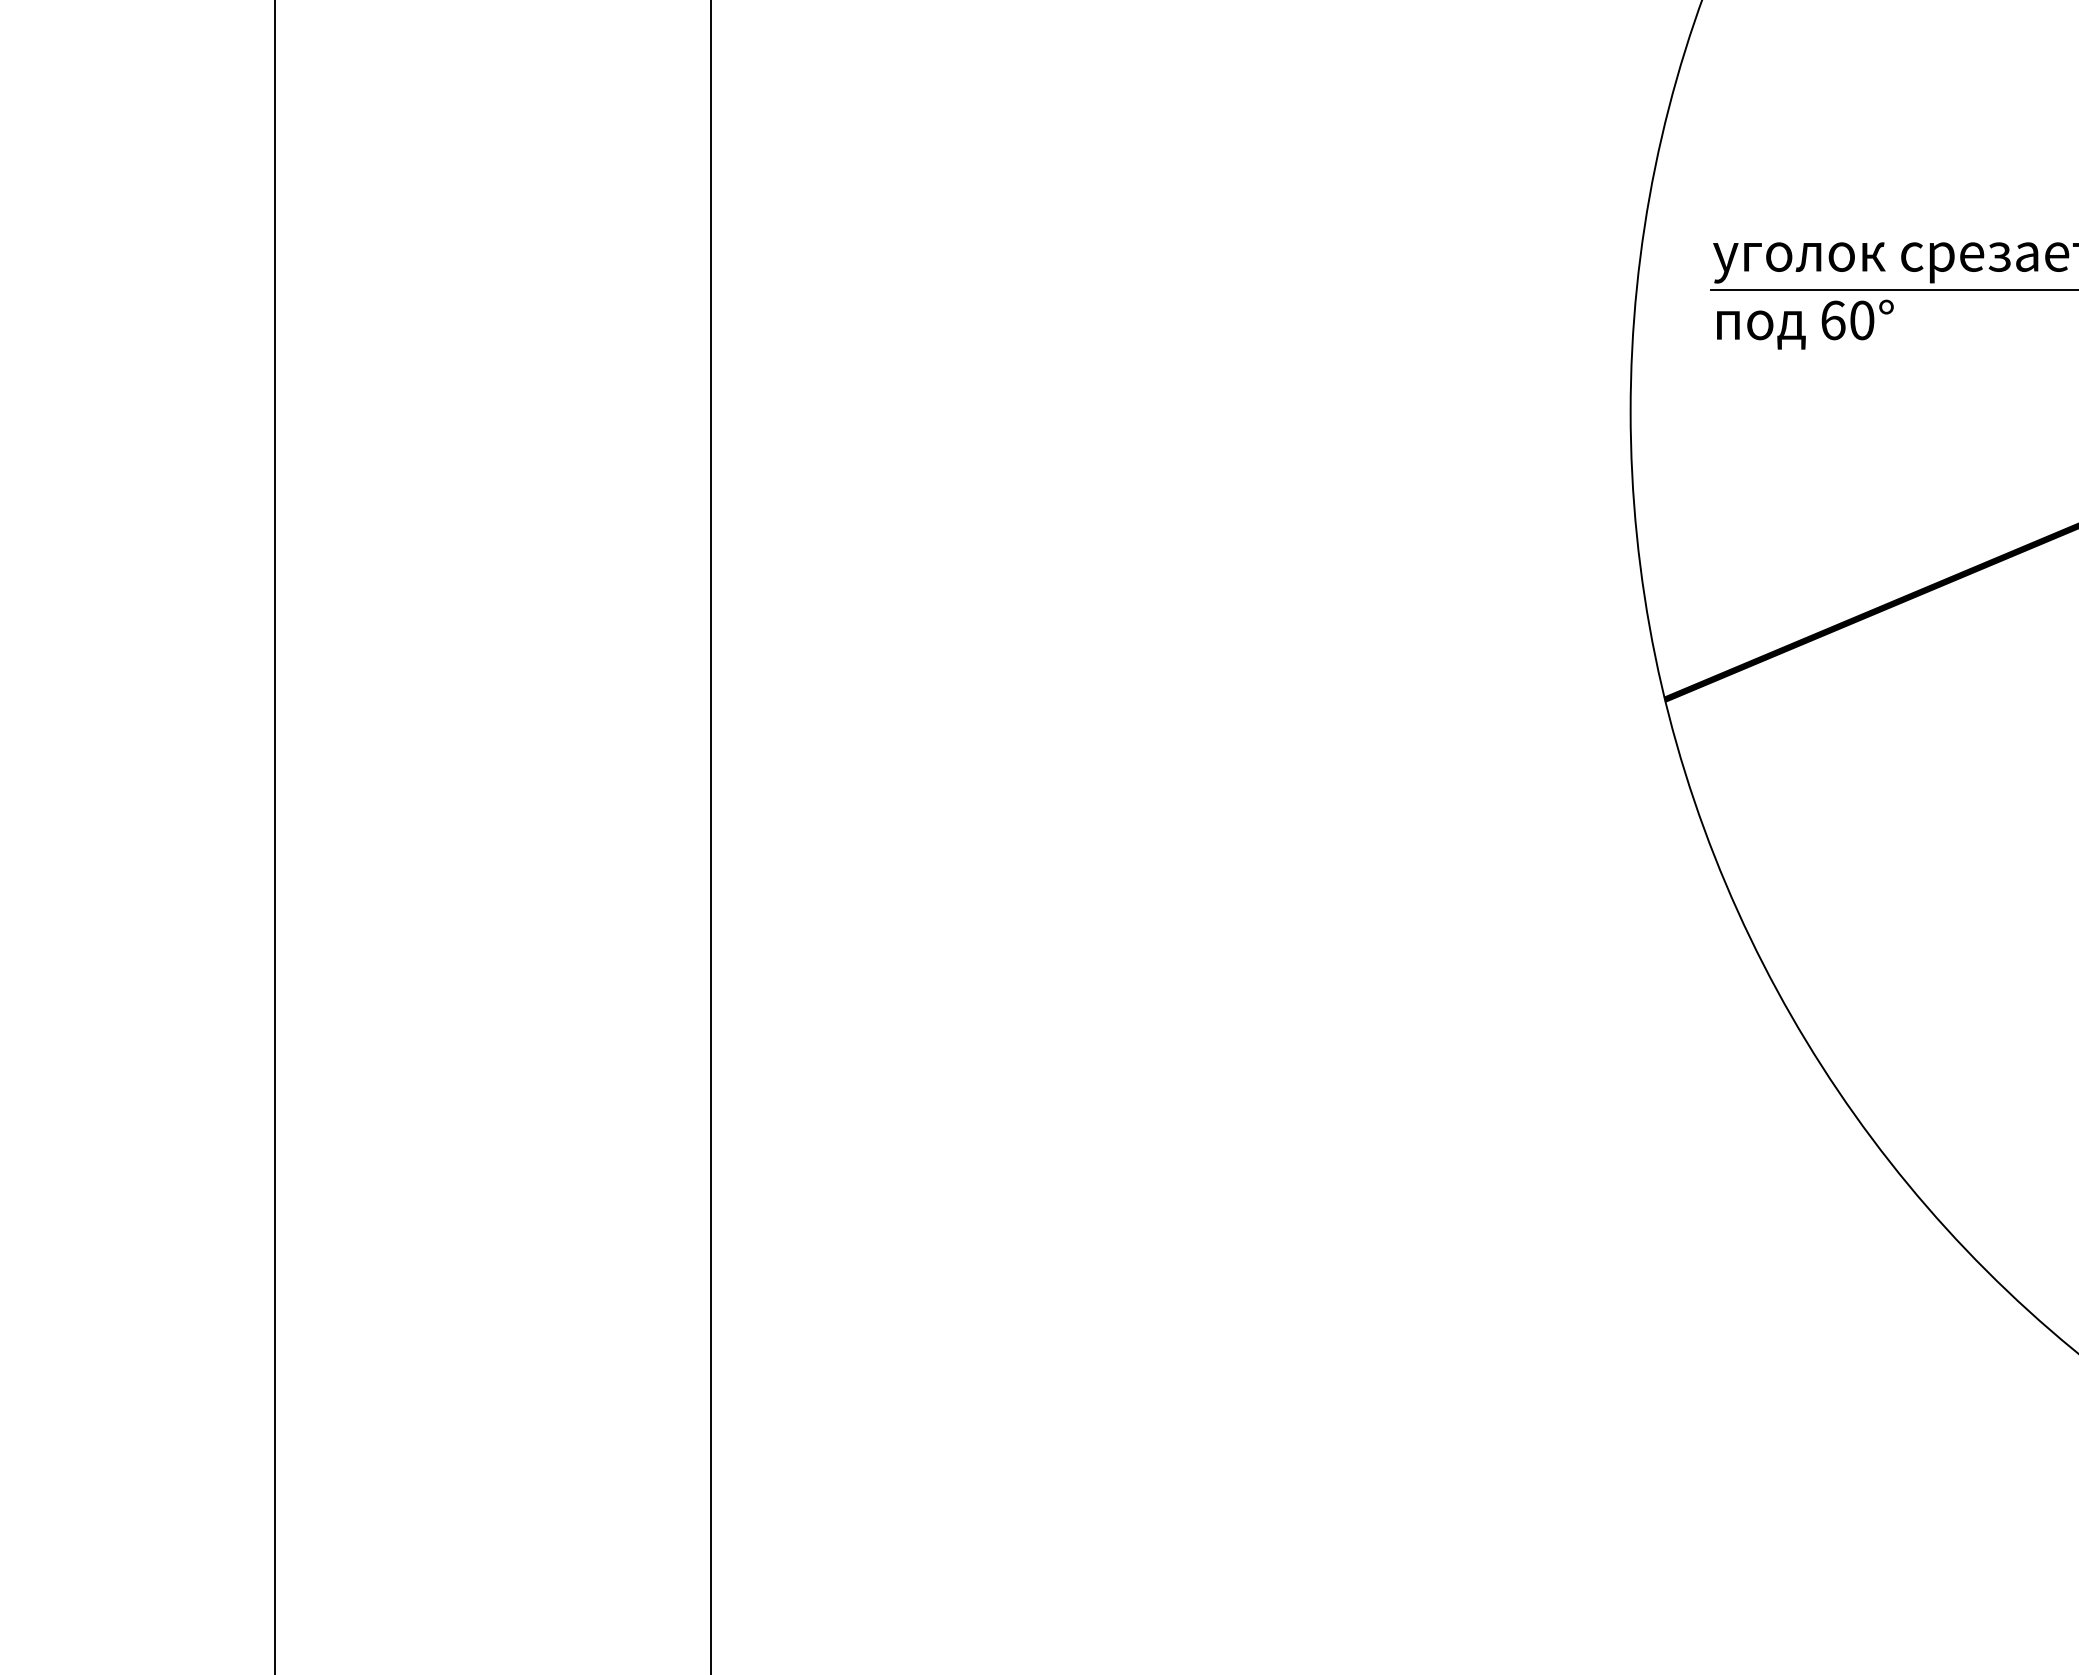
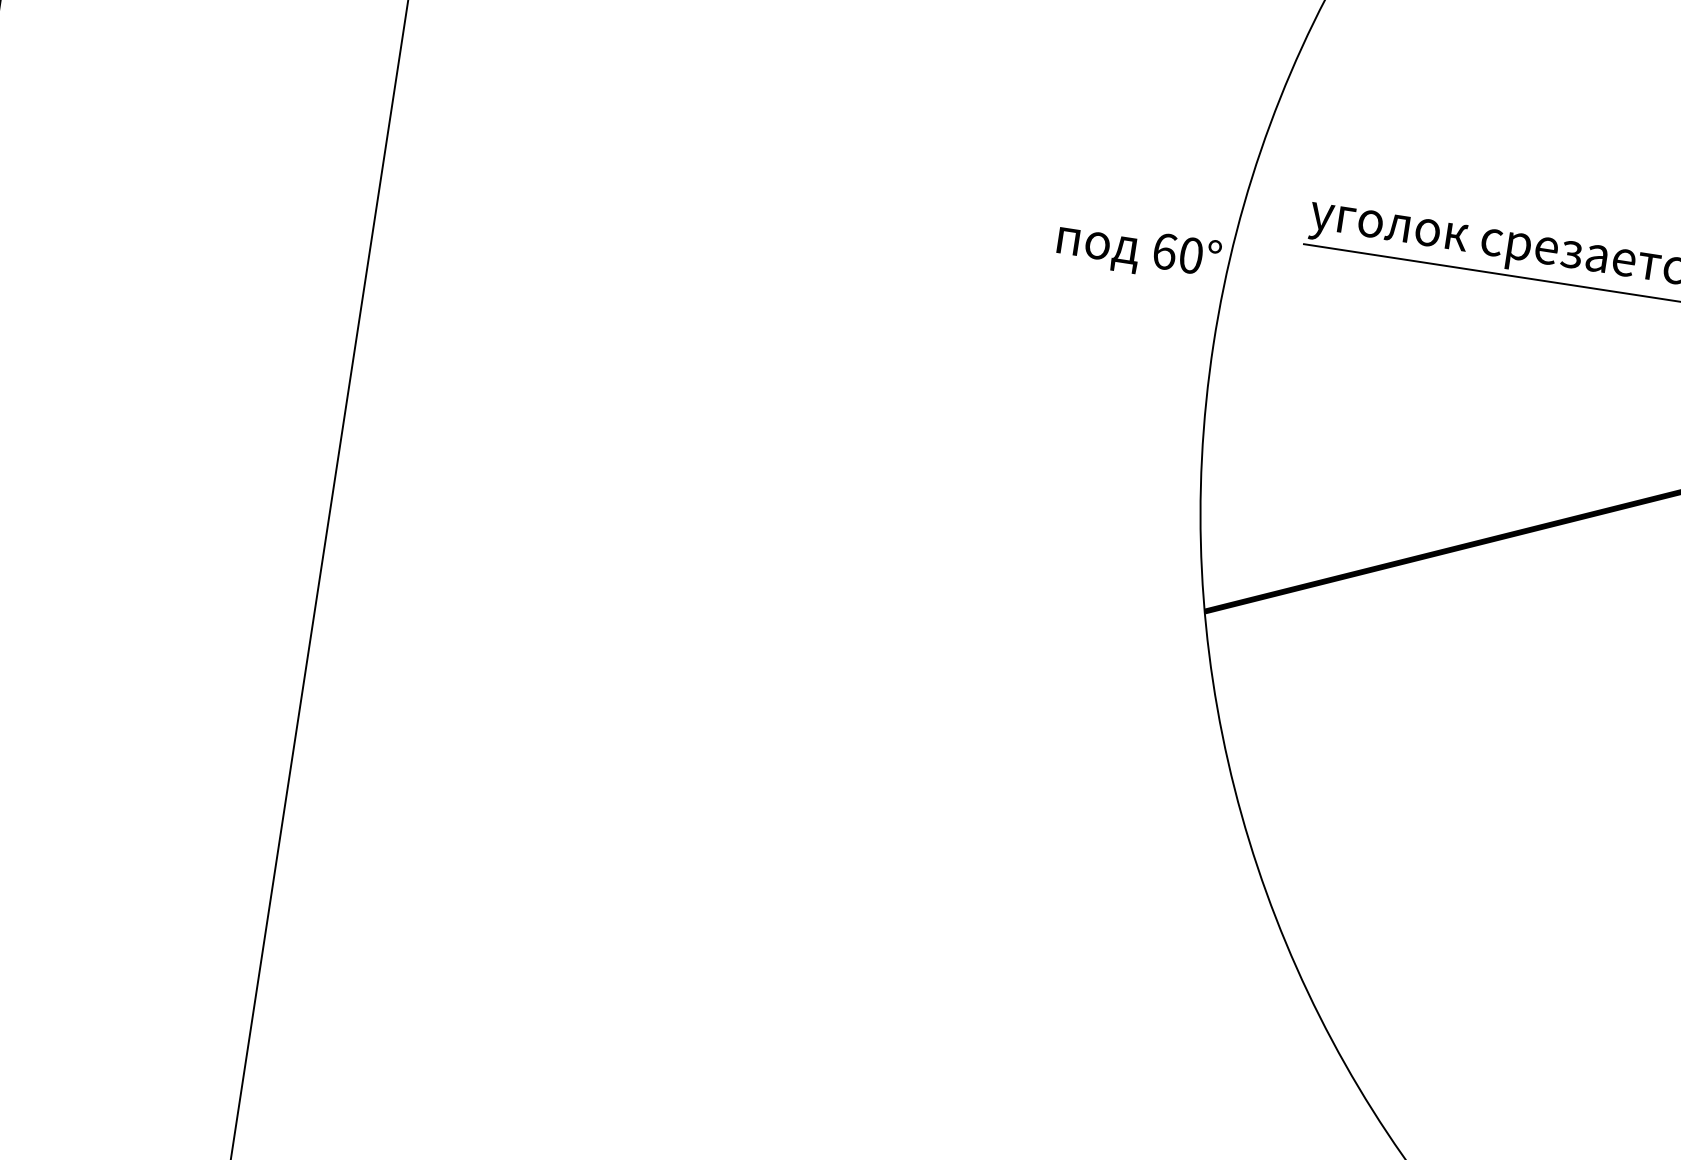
text: (1805, 324) -> (1138, 251), moved

